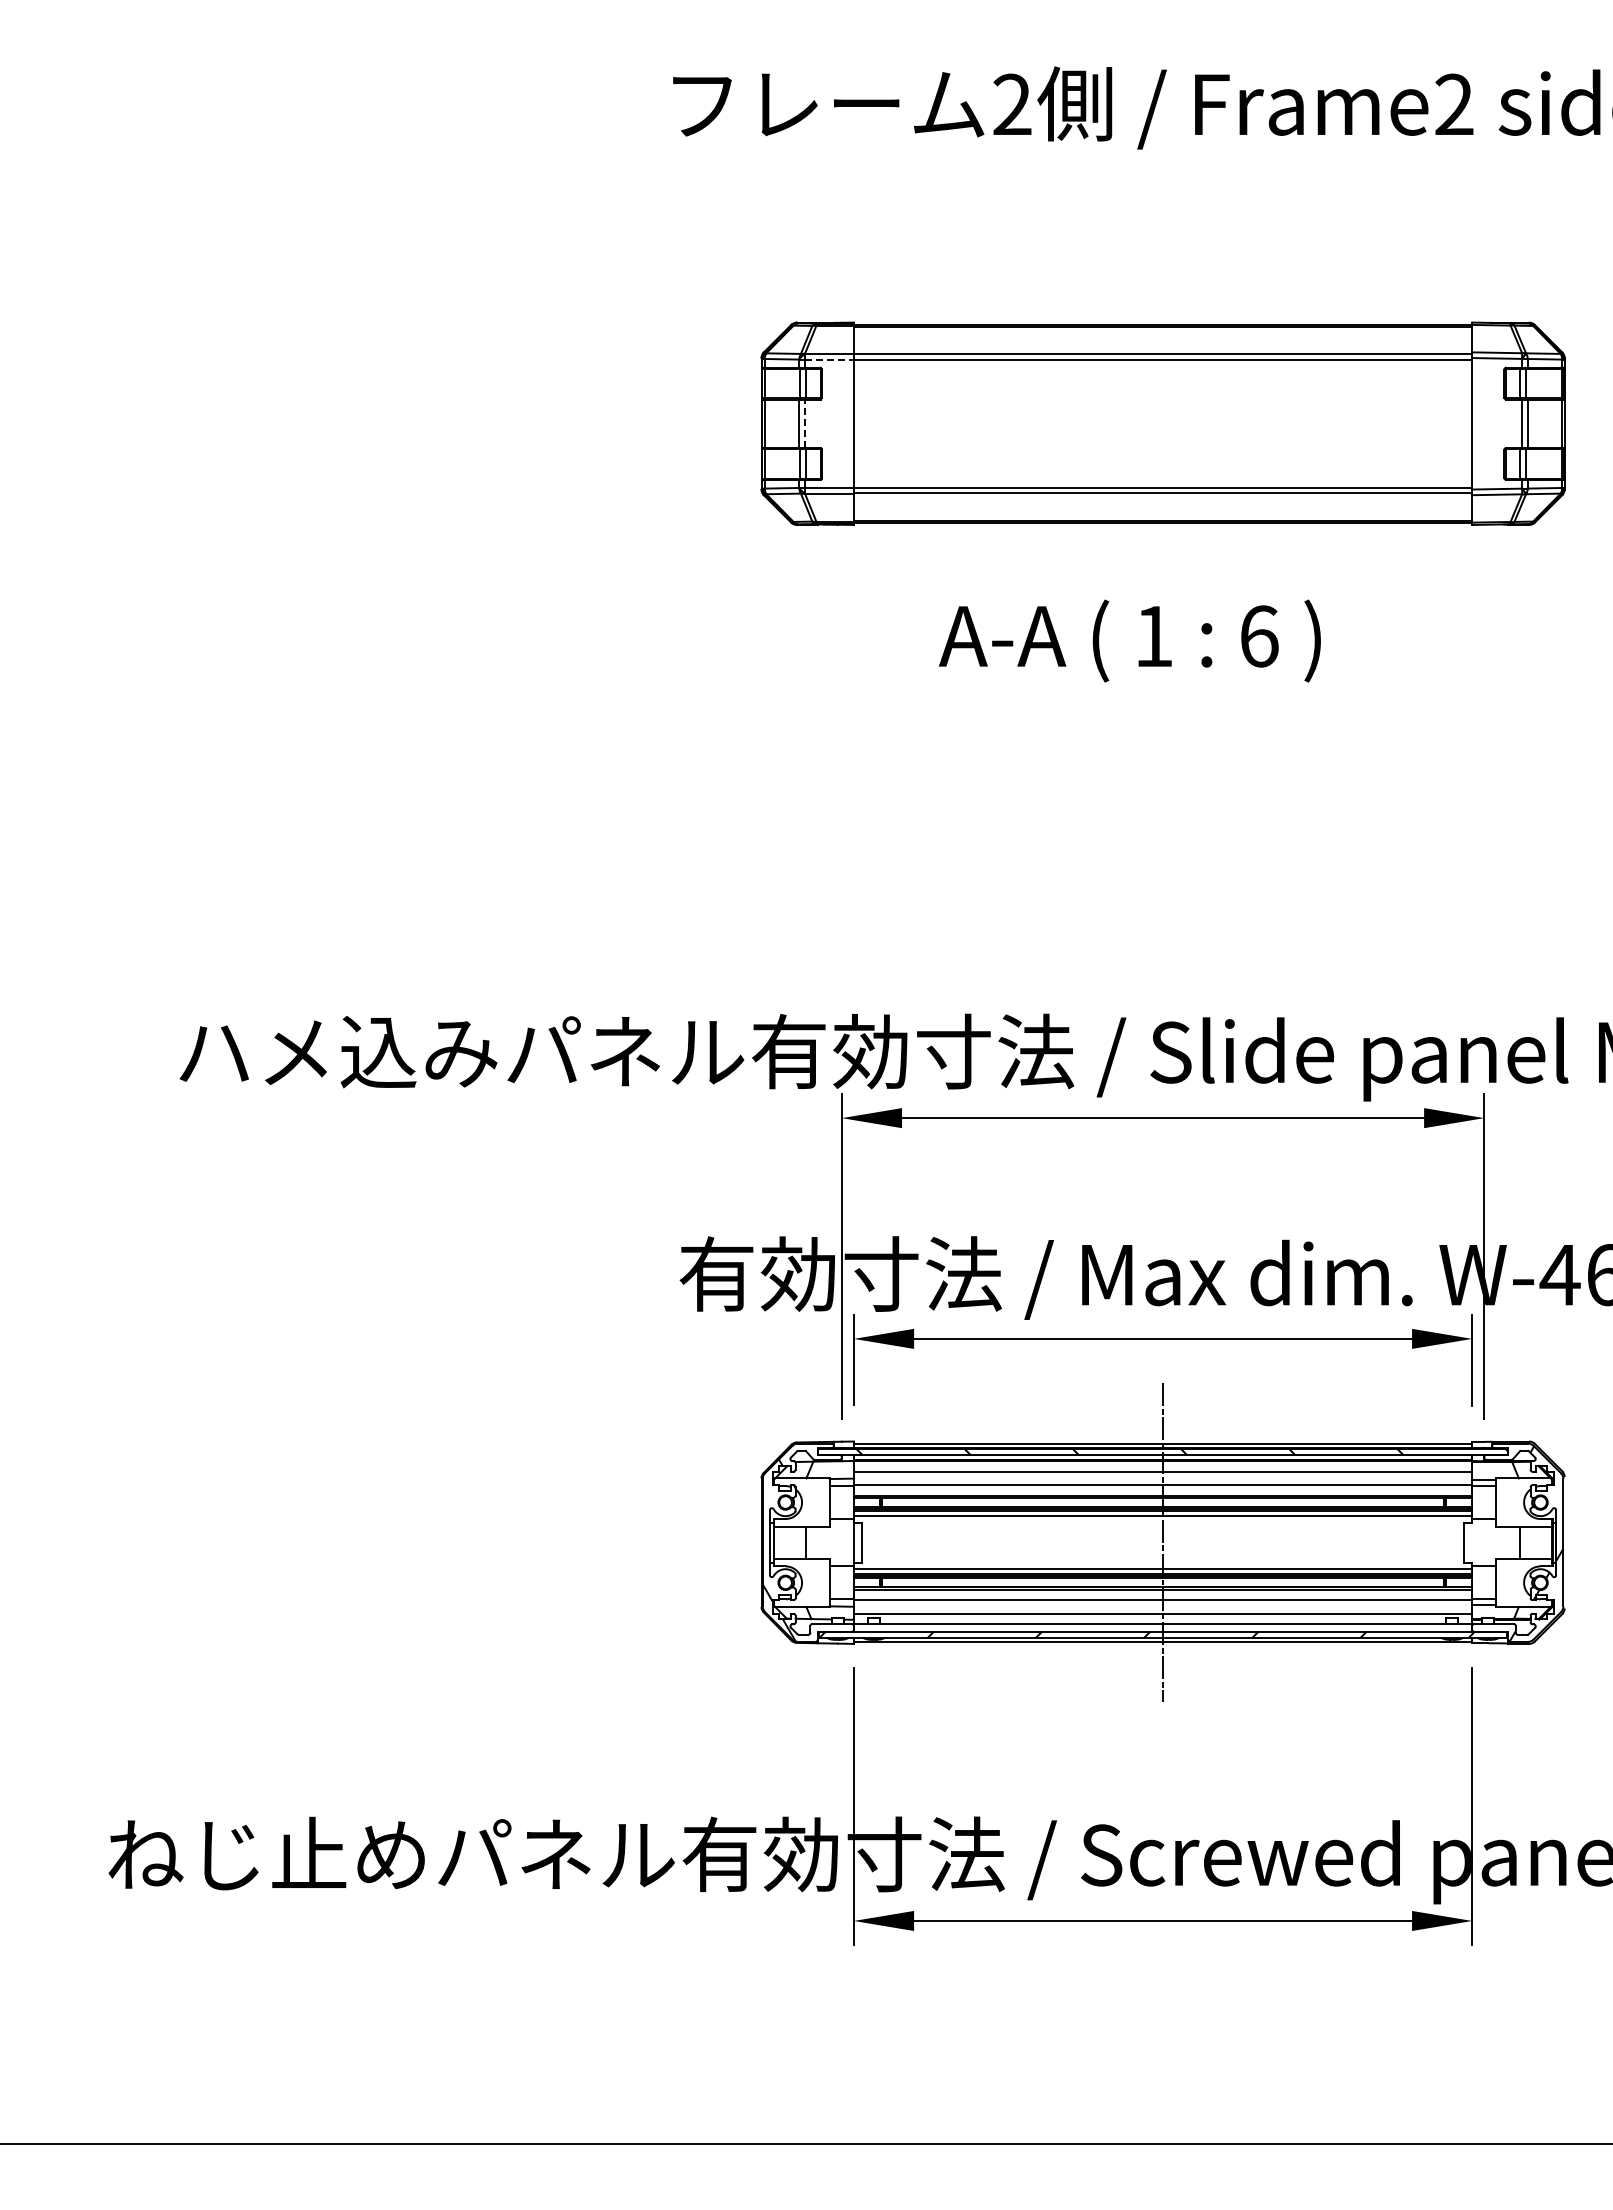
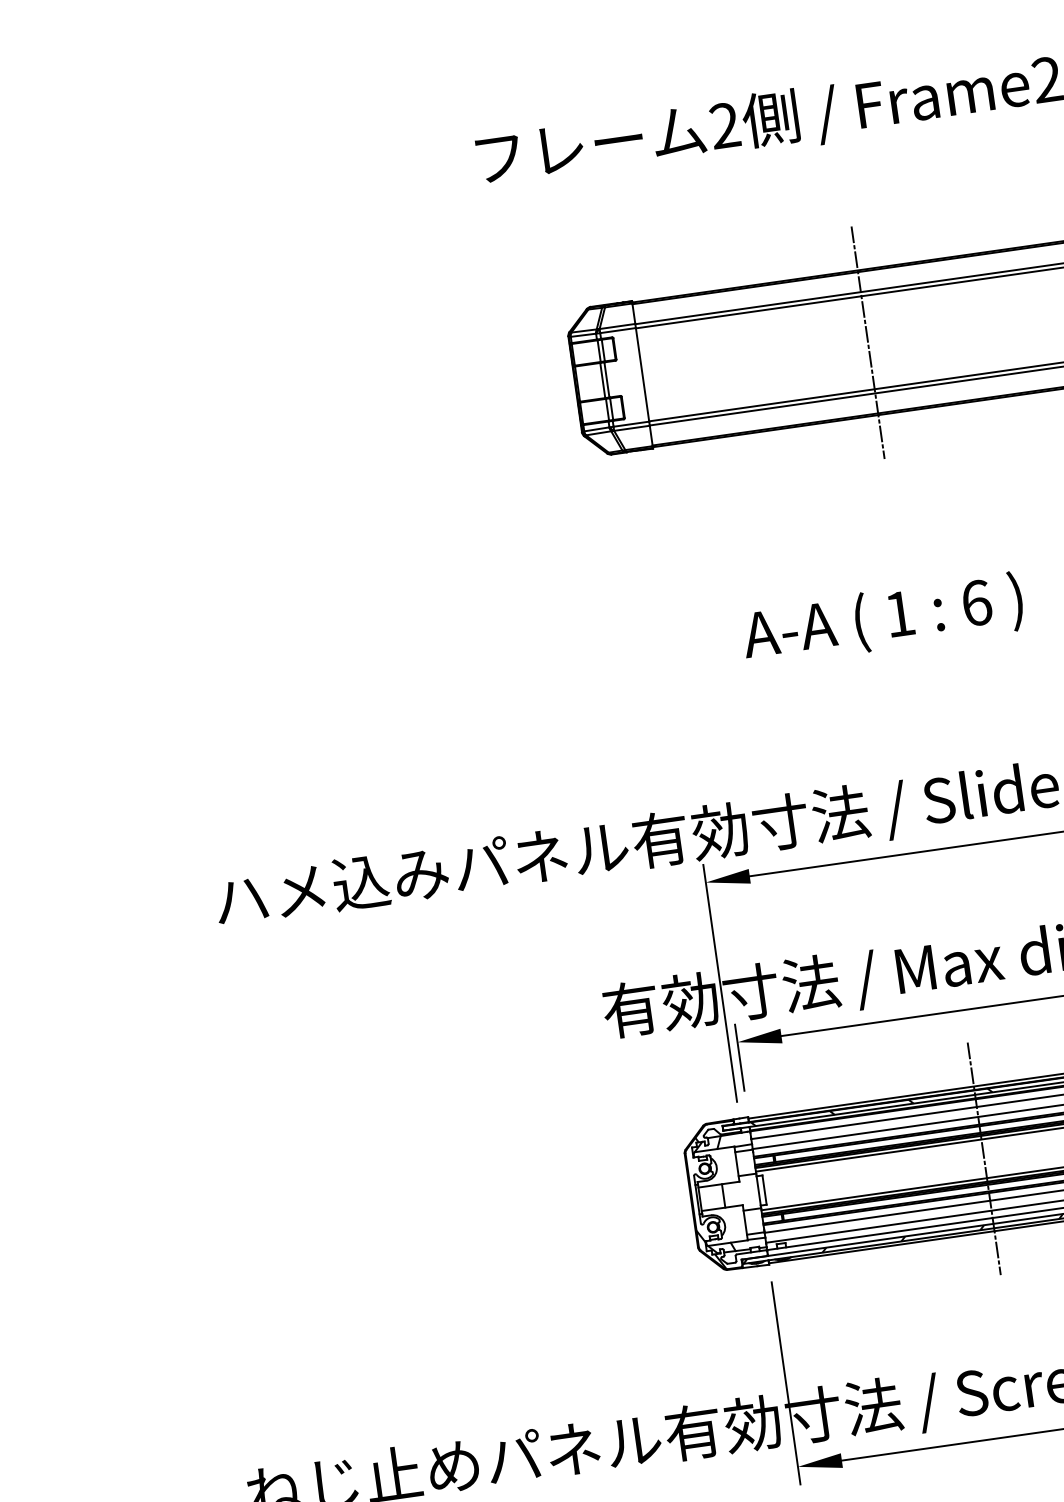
line: (829, 359) -> (618, 330), dashed -> solid
line: (804, 423) -> (606, 379), dashed -> solid
line: (1163, 423) -> (868, 342), added
text: (1129, 640) -> (882, 619), moved

